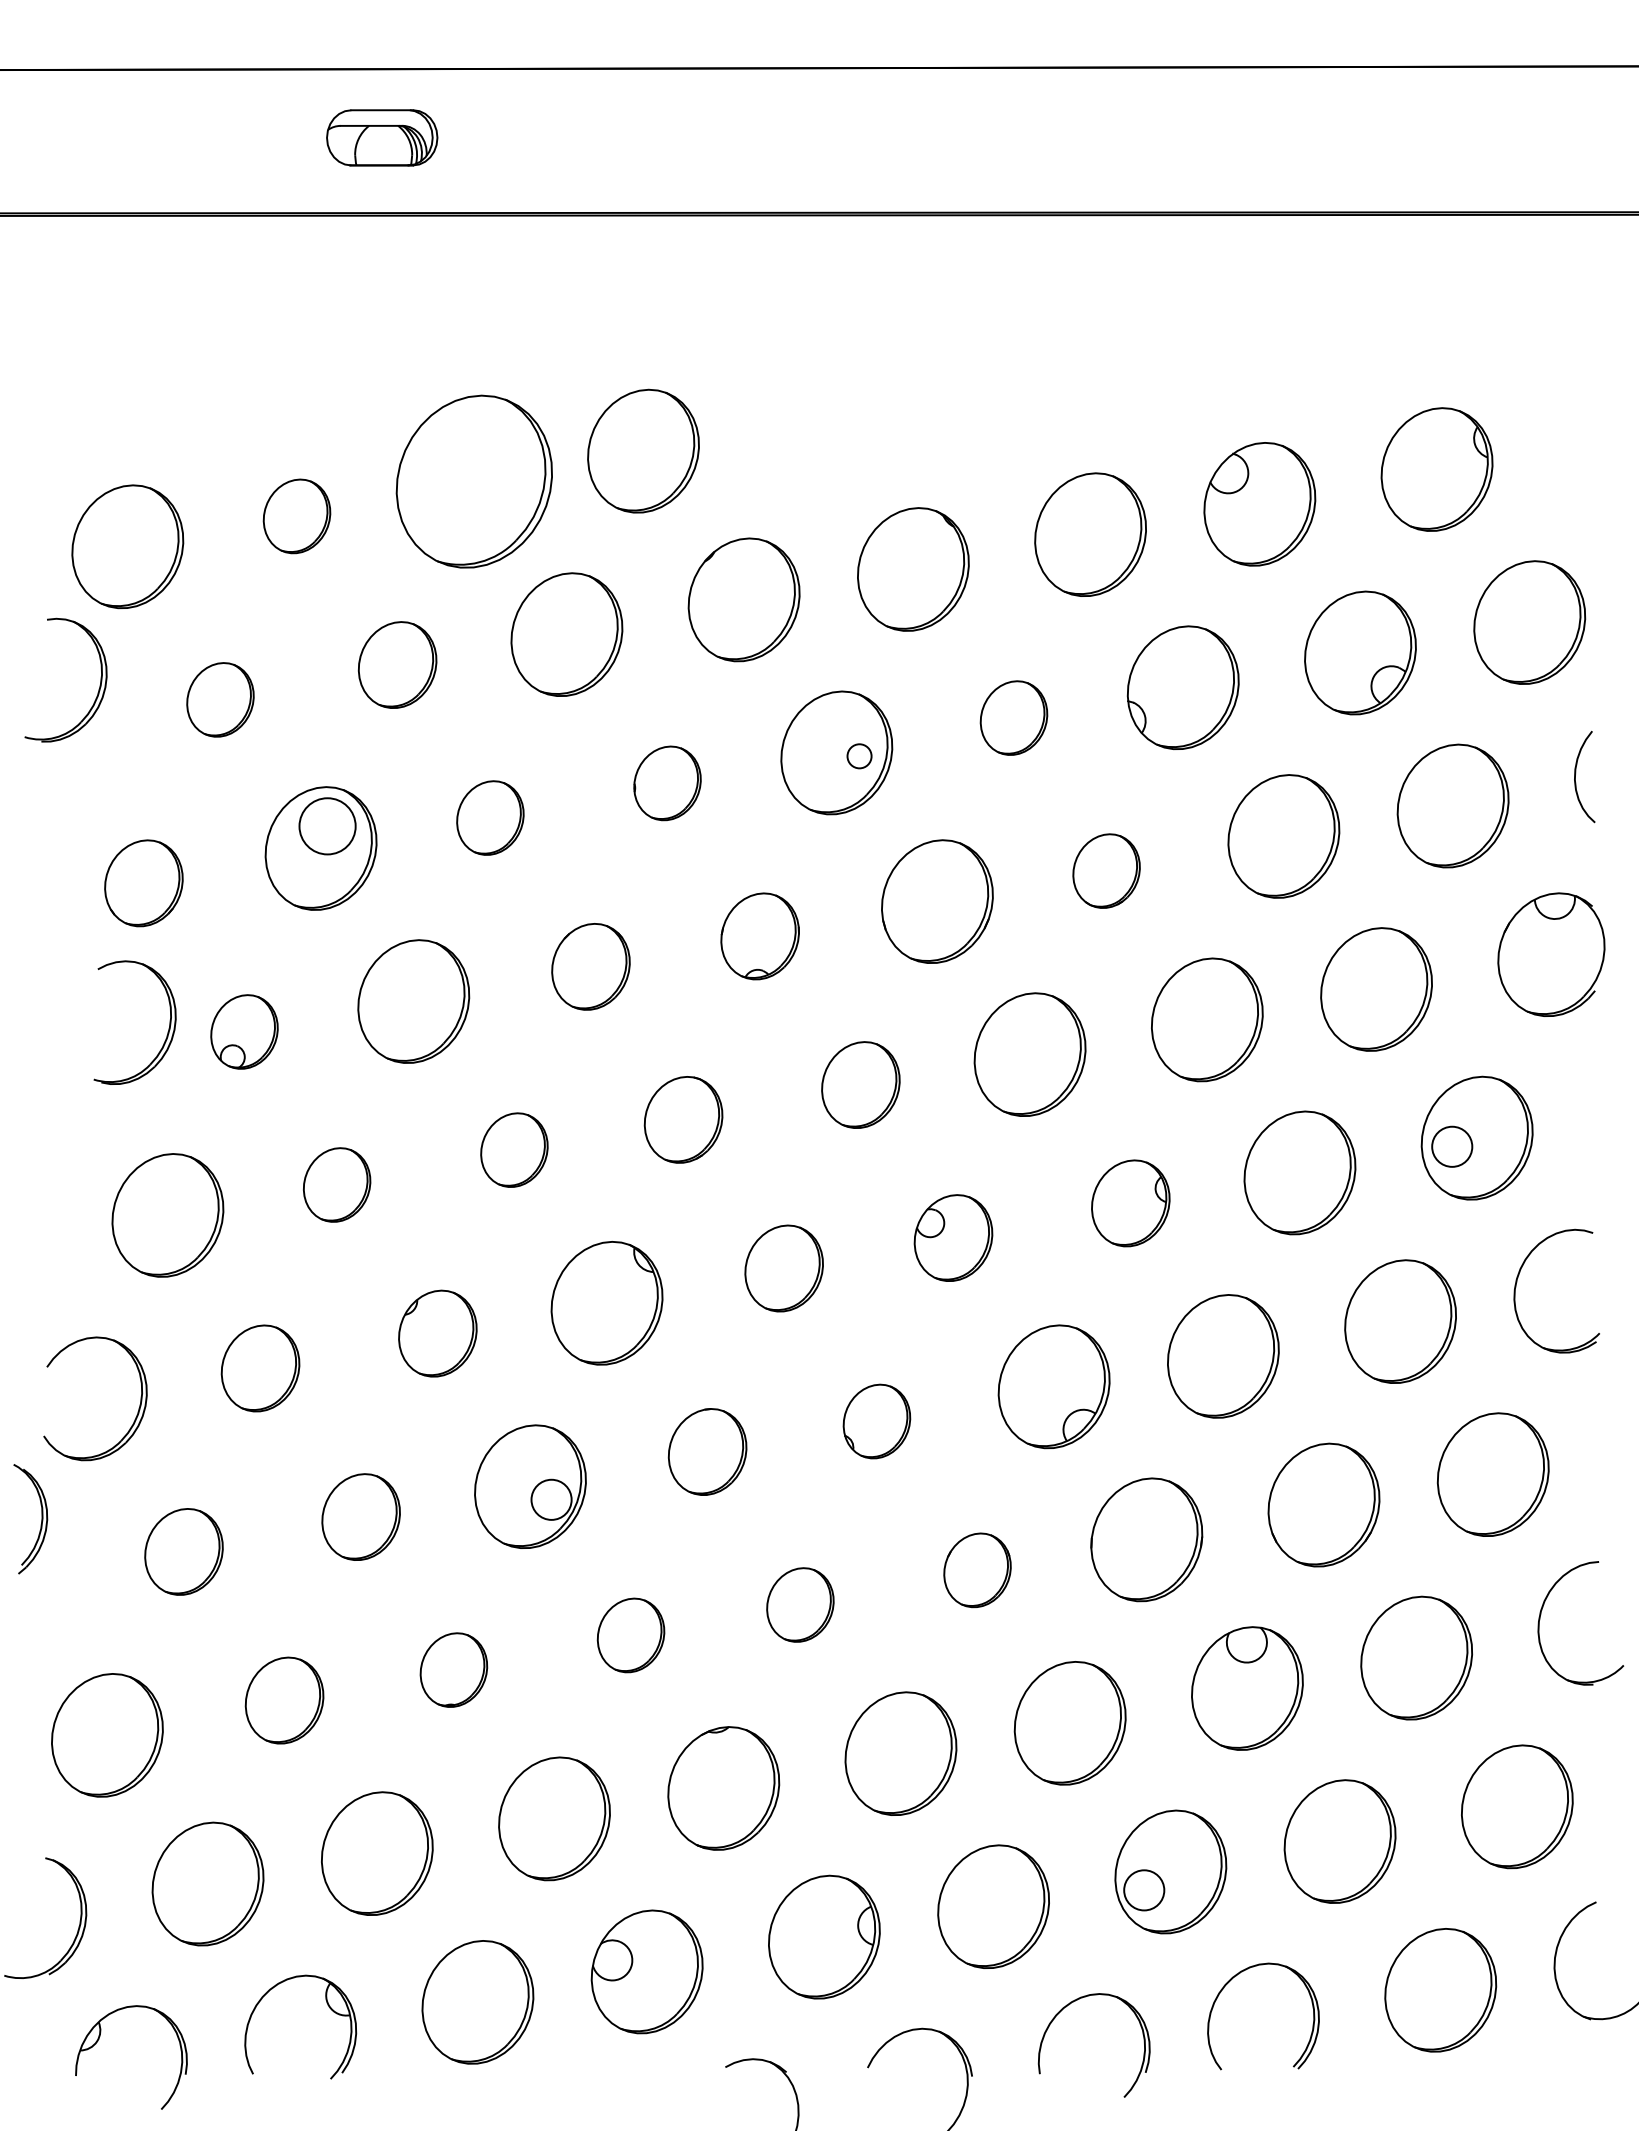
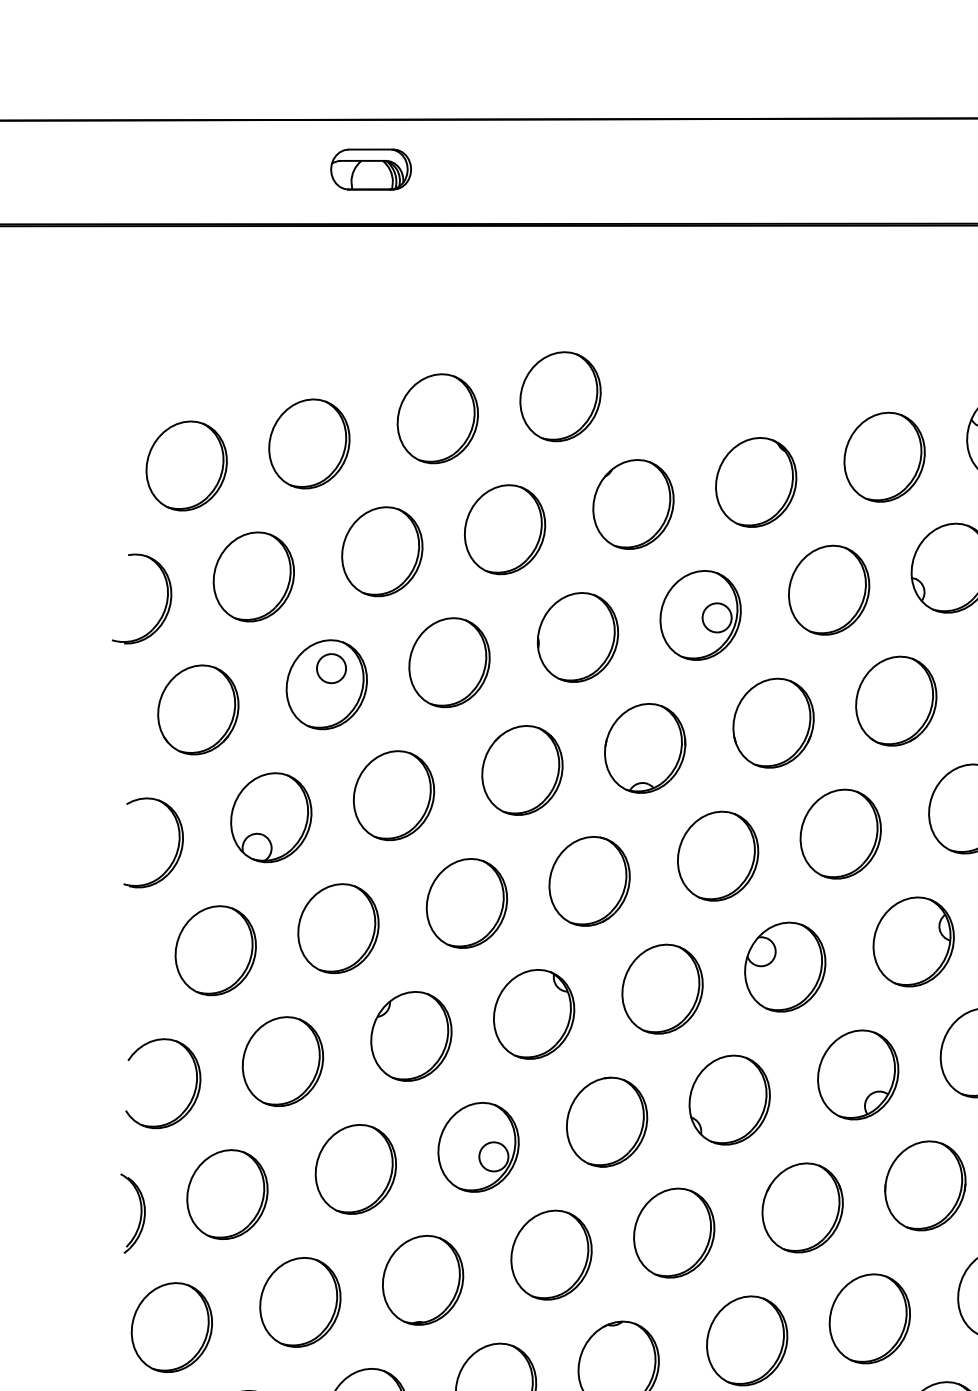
part: (473, 481) -> (437, 418), size x0.71
part: (296, 516) -> (308, 444), size x1.67
part: (397, 664) -> (382, 551), size x1.43
part: (98, 689) -> (165, 605), moved
part: (220, 699) -> (253, 576), size x1.67
part: (1013, 717) -> (828, 589), size x1.67
circle: (859, 756) -> (717, 618), size x1.67
part: (667, 783) -> (577, 637), size x1.67
part: (490, 817) -> (449, 662), size x1.67
circle: (327, 826) -> (331, 668), size x0.71
part: (1106, 870) -> (896, 700), size x1.67
part: (143, 883) -> (198, 710), size x1.43
part: (759, 936) -> (644, 748), size x1.43
part: (590, 966) -> (522, 770), size x1.43
part: (167, 1031) -> (177, 849), moved
part: (244, 1031) -> (271, 817), size x1.67
part: (860, 1084) -> (717, 855), size x1.43
part: (683, 1119) -> (589, 881), size x1.43
part: (514, 1149) -> (467, 902), size x1.67
part: (336, 1184) -> (337, 928), size x1.67
part: (1130, 1203) -> (913, 942), size x1.43
part: (953, 1237) -> (785, 966), size x1.43
part: (783, 1268) -> (662, 989), size x1.43
part: (437, 1333) -> (411, 1036), size x1.43
part: (260, 1368) -> (282, 1061), size x1.43
part: (876, 1421) -> (729, 1100), size x1.67
part: (707, 1451) -> (606, 1121), size x1.43
part: (360, 1516) -> (355, 1168), size x1.43
part: (41, 1519) -> (140, 1213), moved
part: (183, 1551) -> (227, 1194), size x1.43
part: (977, 1570) -> (802, 1208), size x1.67
part: (800, 1604) -> (674, 1232), size x1.67
part: (630, 1635) -> (551, 1255), size x1.67
part: (453, 1669) -> (422, 1279), size x1.67
part: (284, 1700) -> (300, 1302), size x1.43

